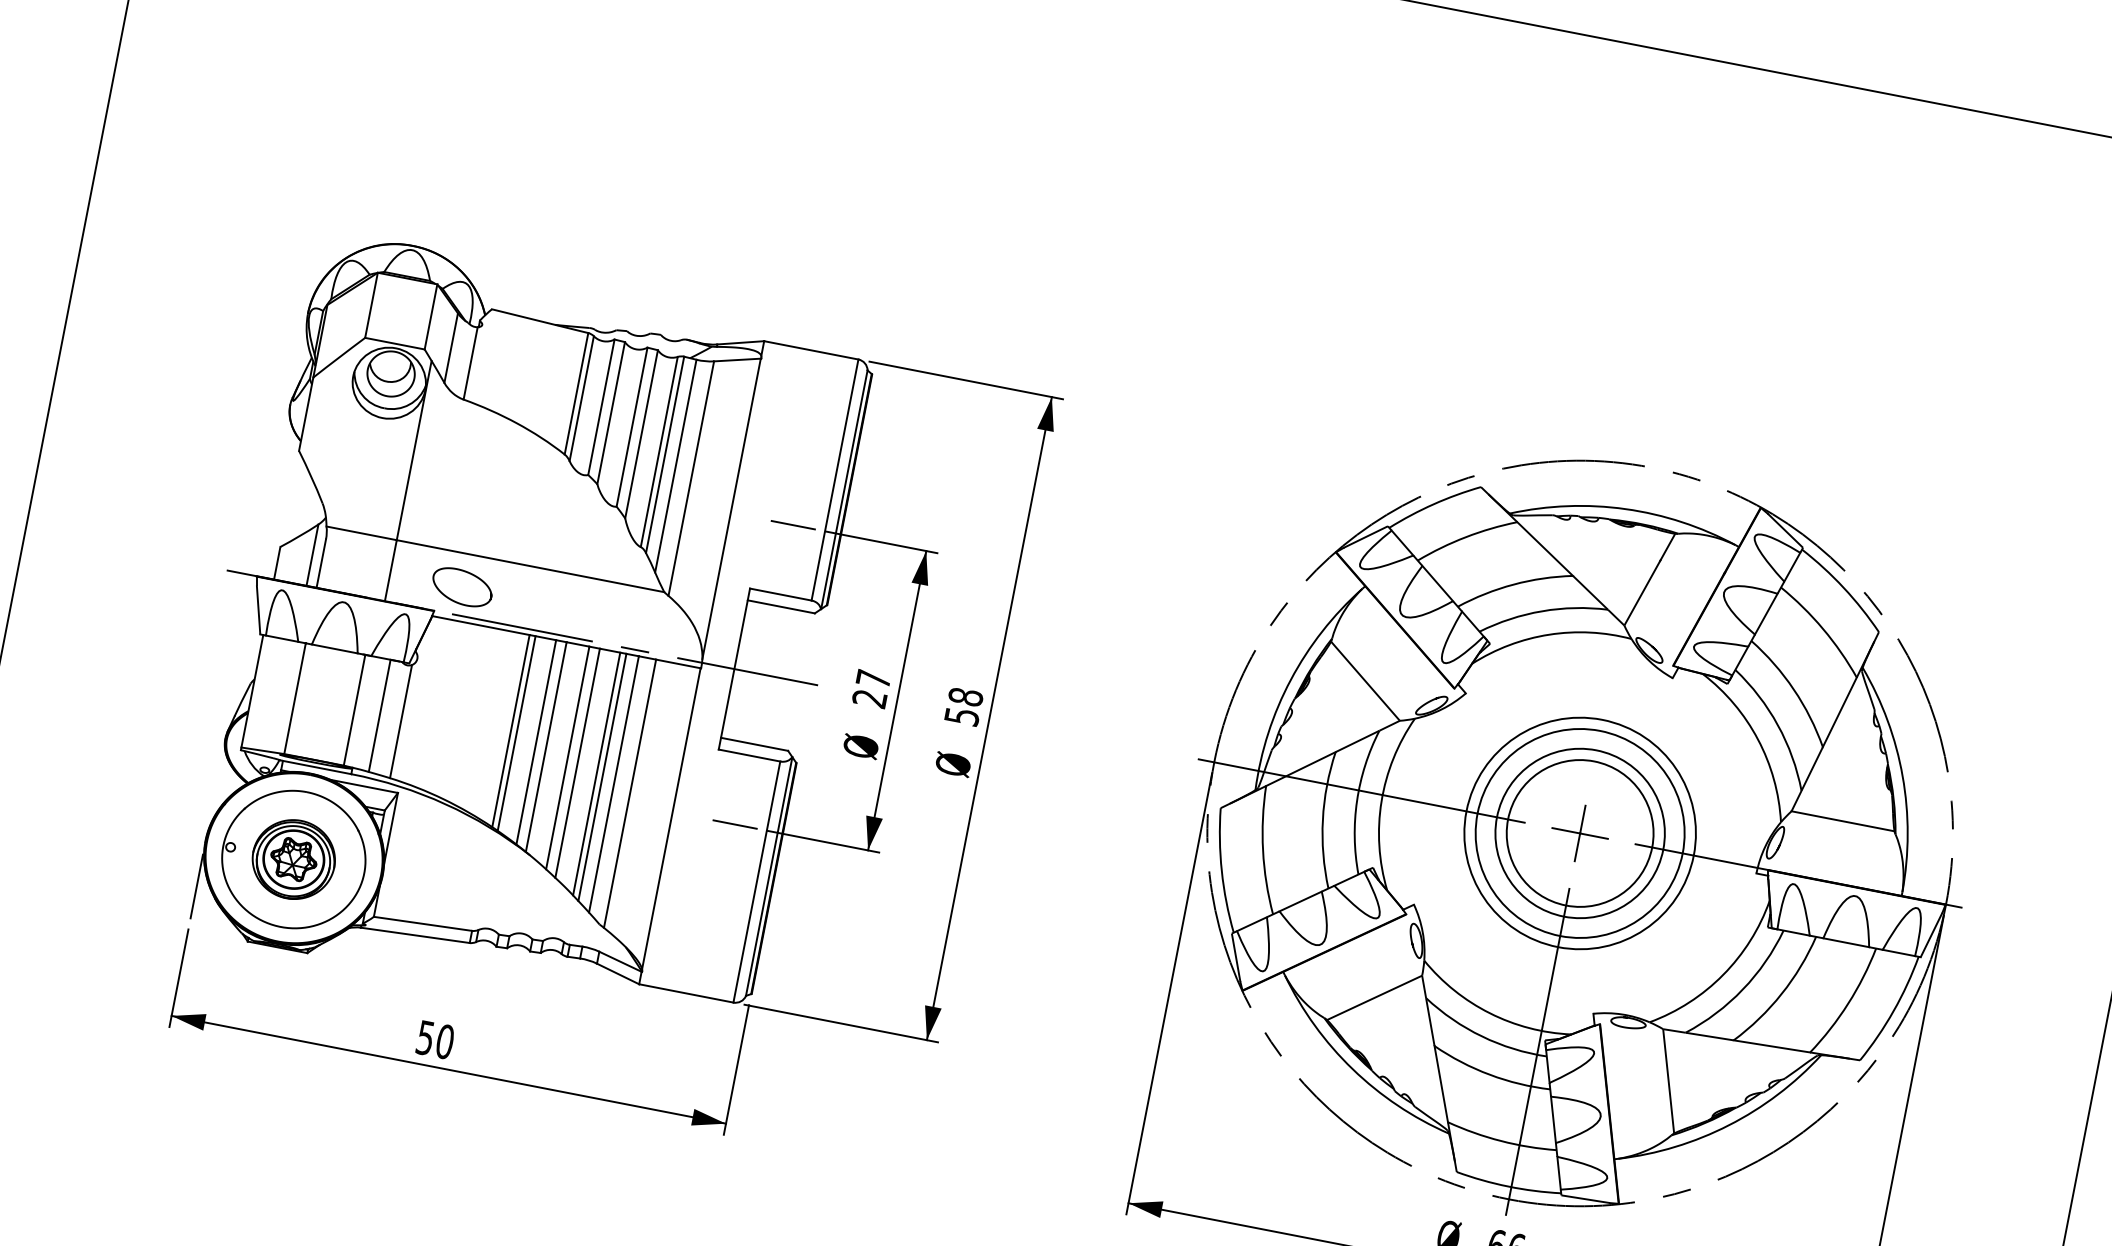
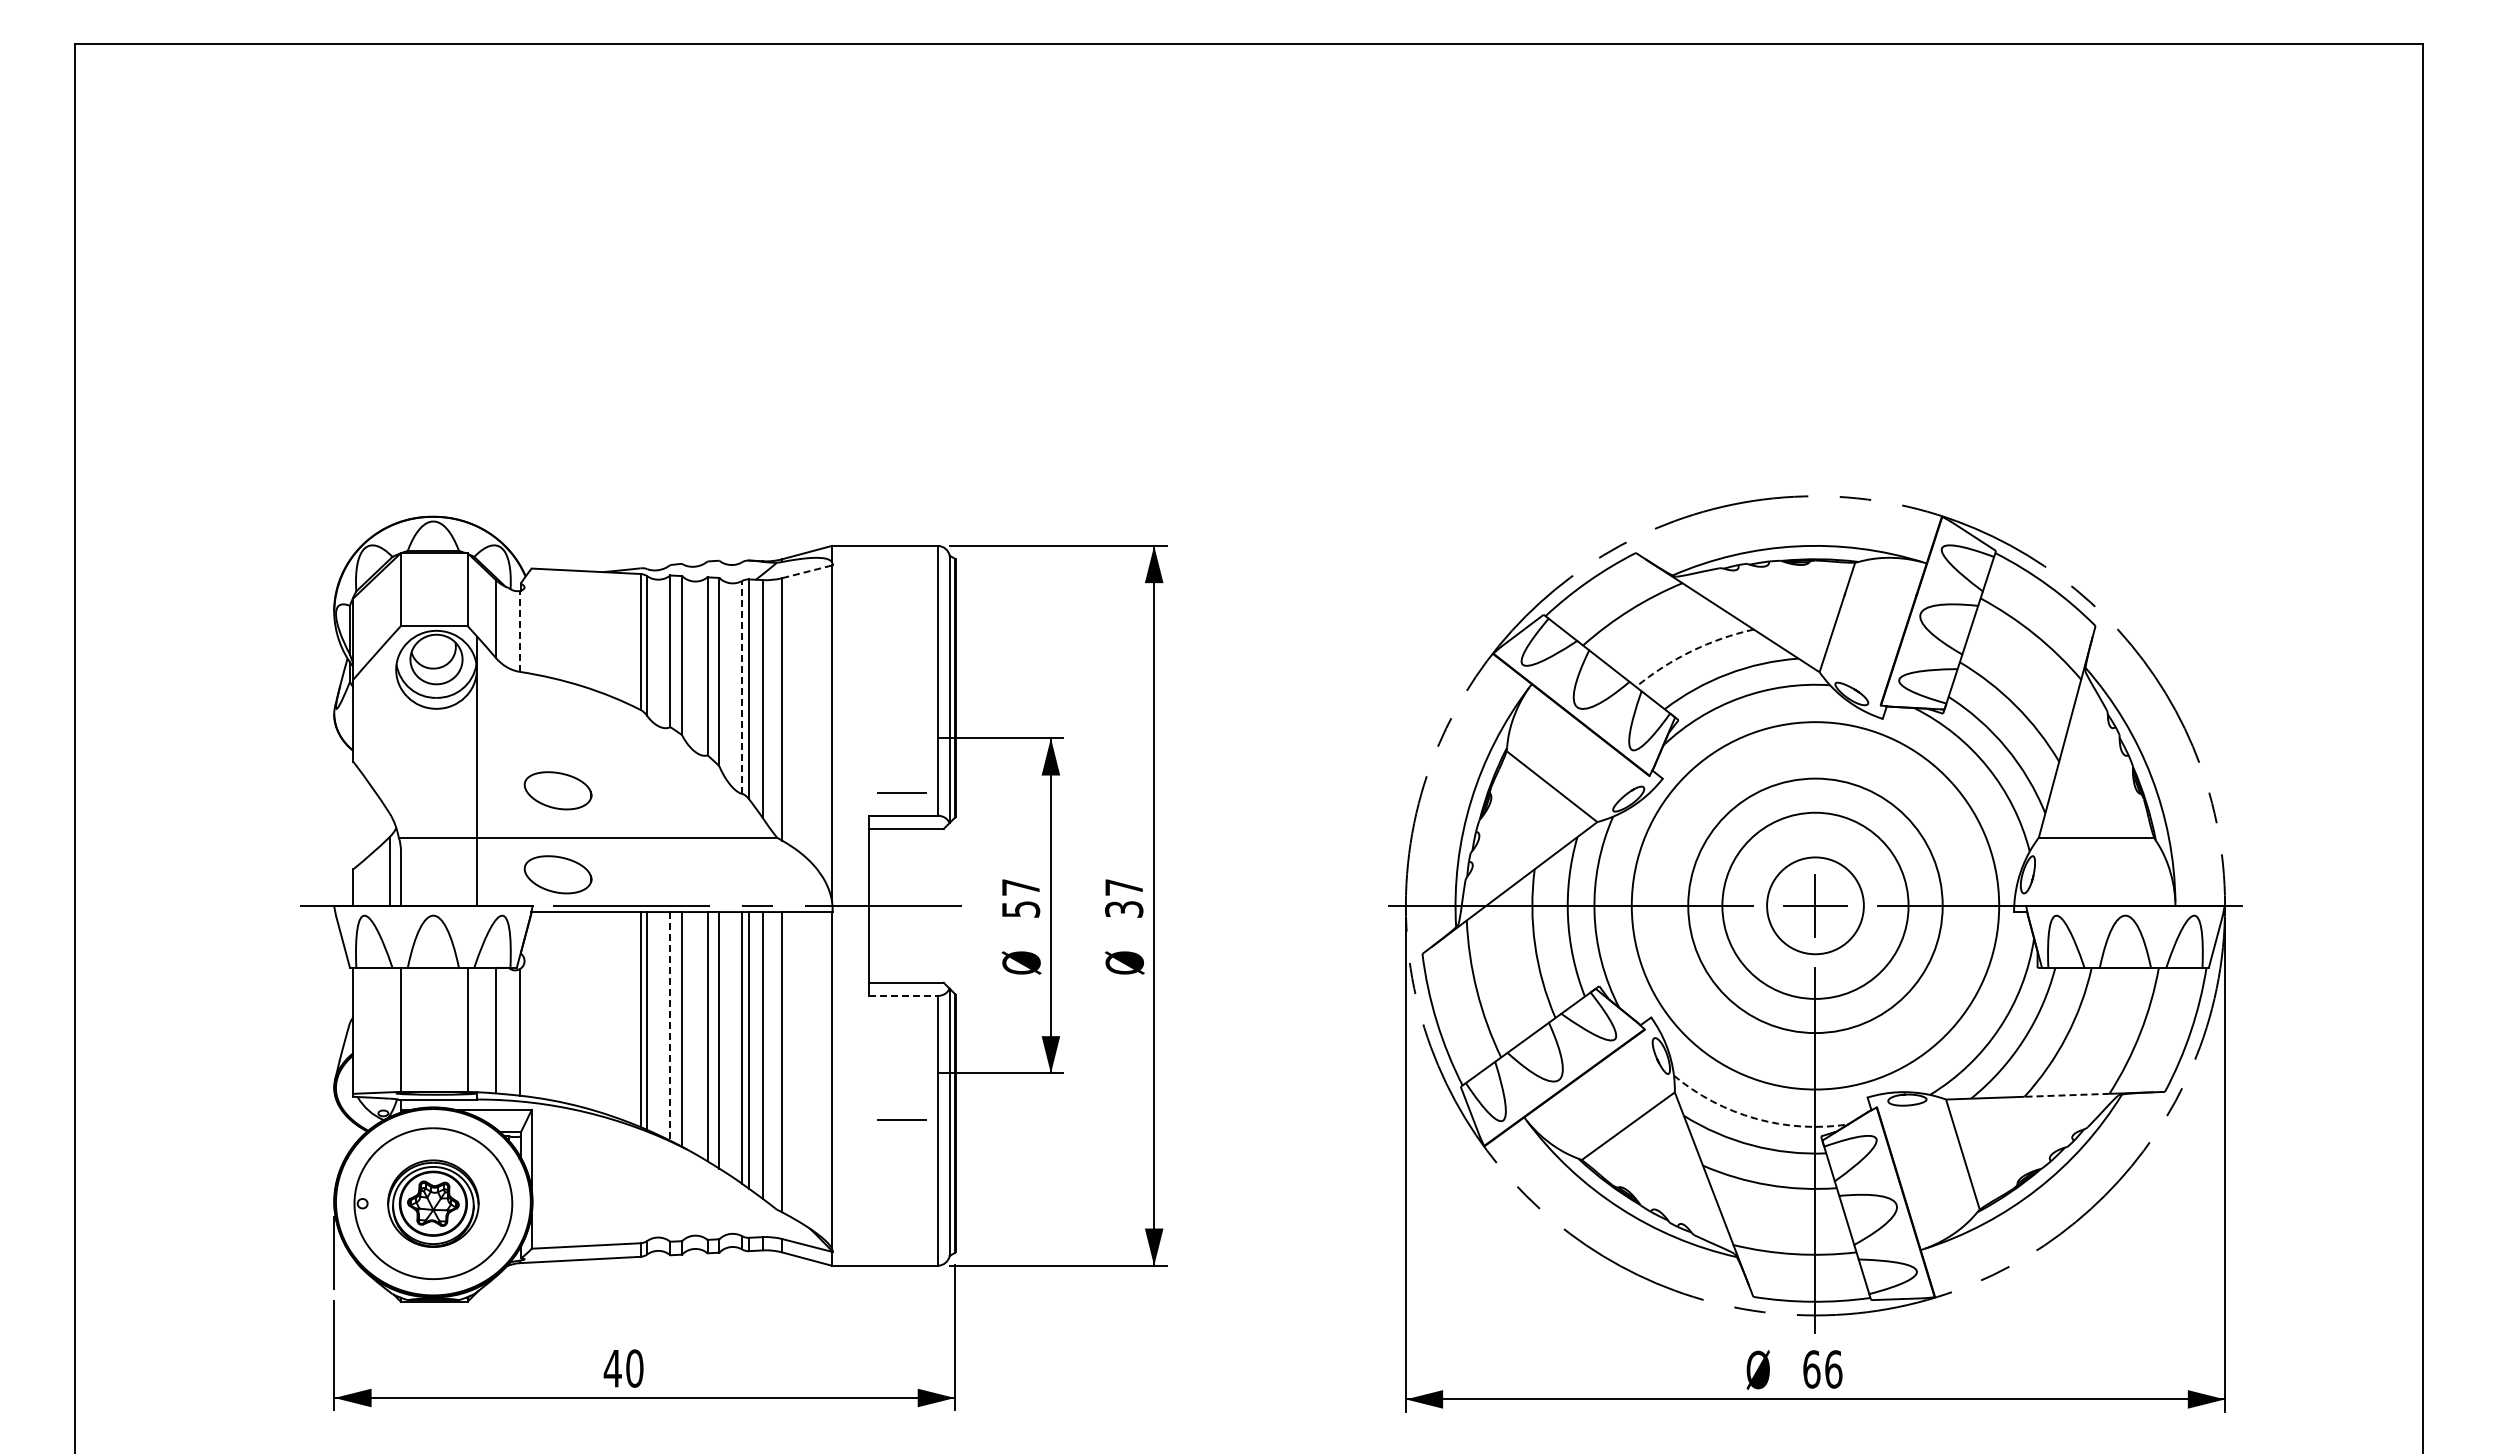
line: (737, 359) -> (807, 571), solid -> dashed
line: (471, 362) -> (520, 630), solid -> dashed
line: (659, 451) -> (742, 686), solid -> dashed
curve: (481, 498) -> (559, 774), added
line: (792, 524) -> (901, 792), moved
arc: (1513, 584) -> (1691, 651), solid -> dashed
text: (869, 698) -> (1020, 909), 27 -> 57
text: (964, 706) -> (1124, 897), 58 -> 37
line: (536, 742) -> (670, 1026), solid -> dashed
line: (749, 755) -> (903, 995), solid -> dashed
line: (734, 823) -> (901, 1119), moved
circle: (1580, 833) -> (1815, 905), size x0.6
circle: (1580, 833) -> (1815, 905), size x1.6
arc: (1489, 1013) -> (1755, 1118), solid -> dashed
text: (425, 1037) -> (612, 1368), 50 -> 40
line: (1771, 1046) -> (2066, 1095), solid -> dashed

